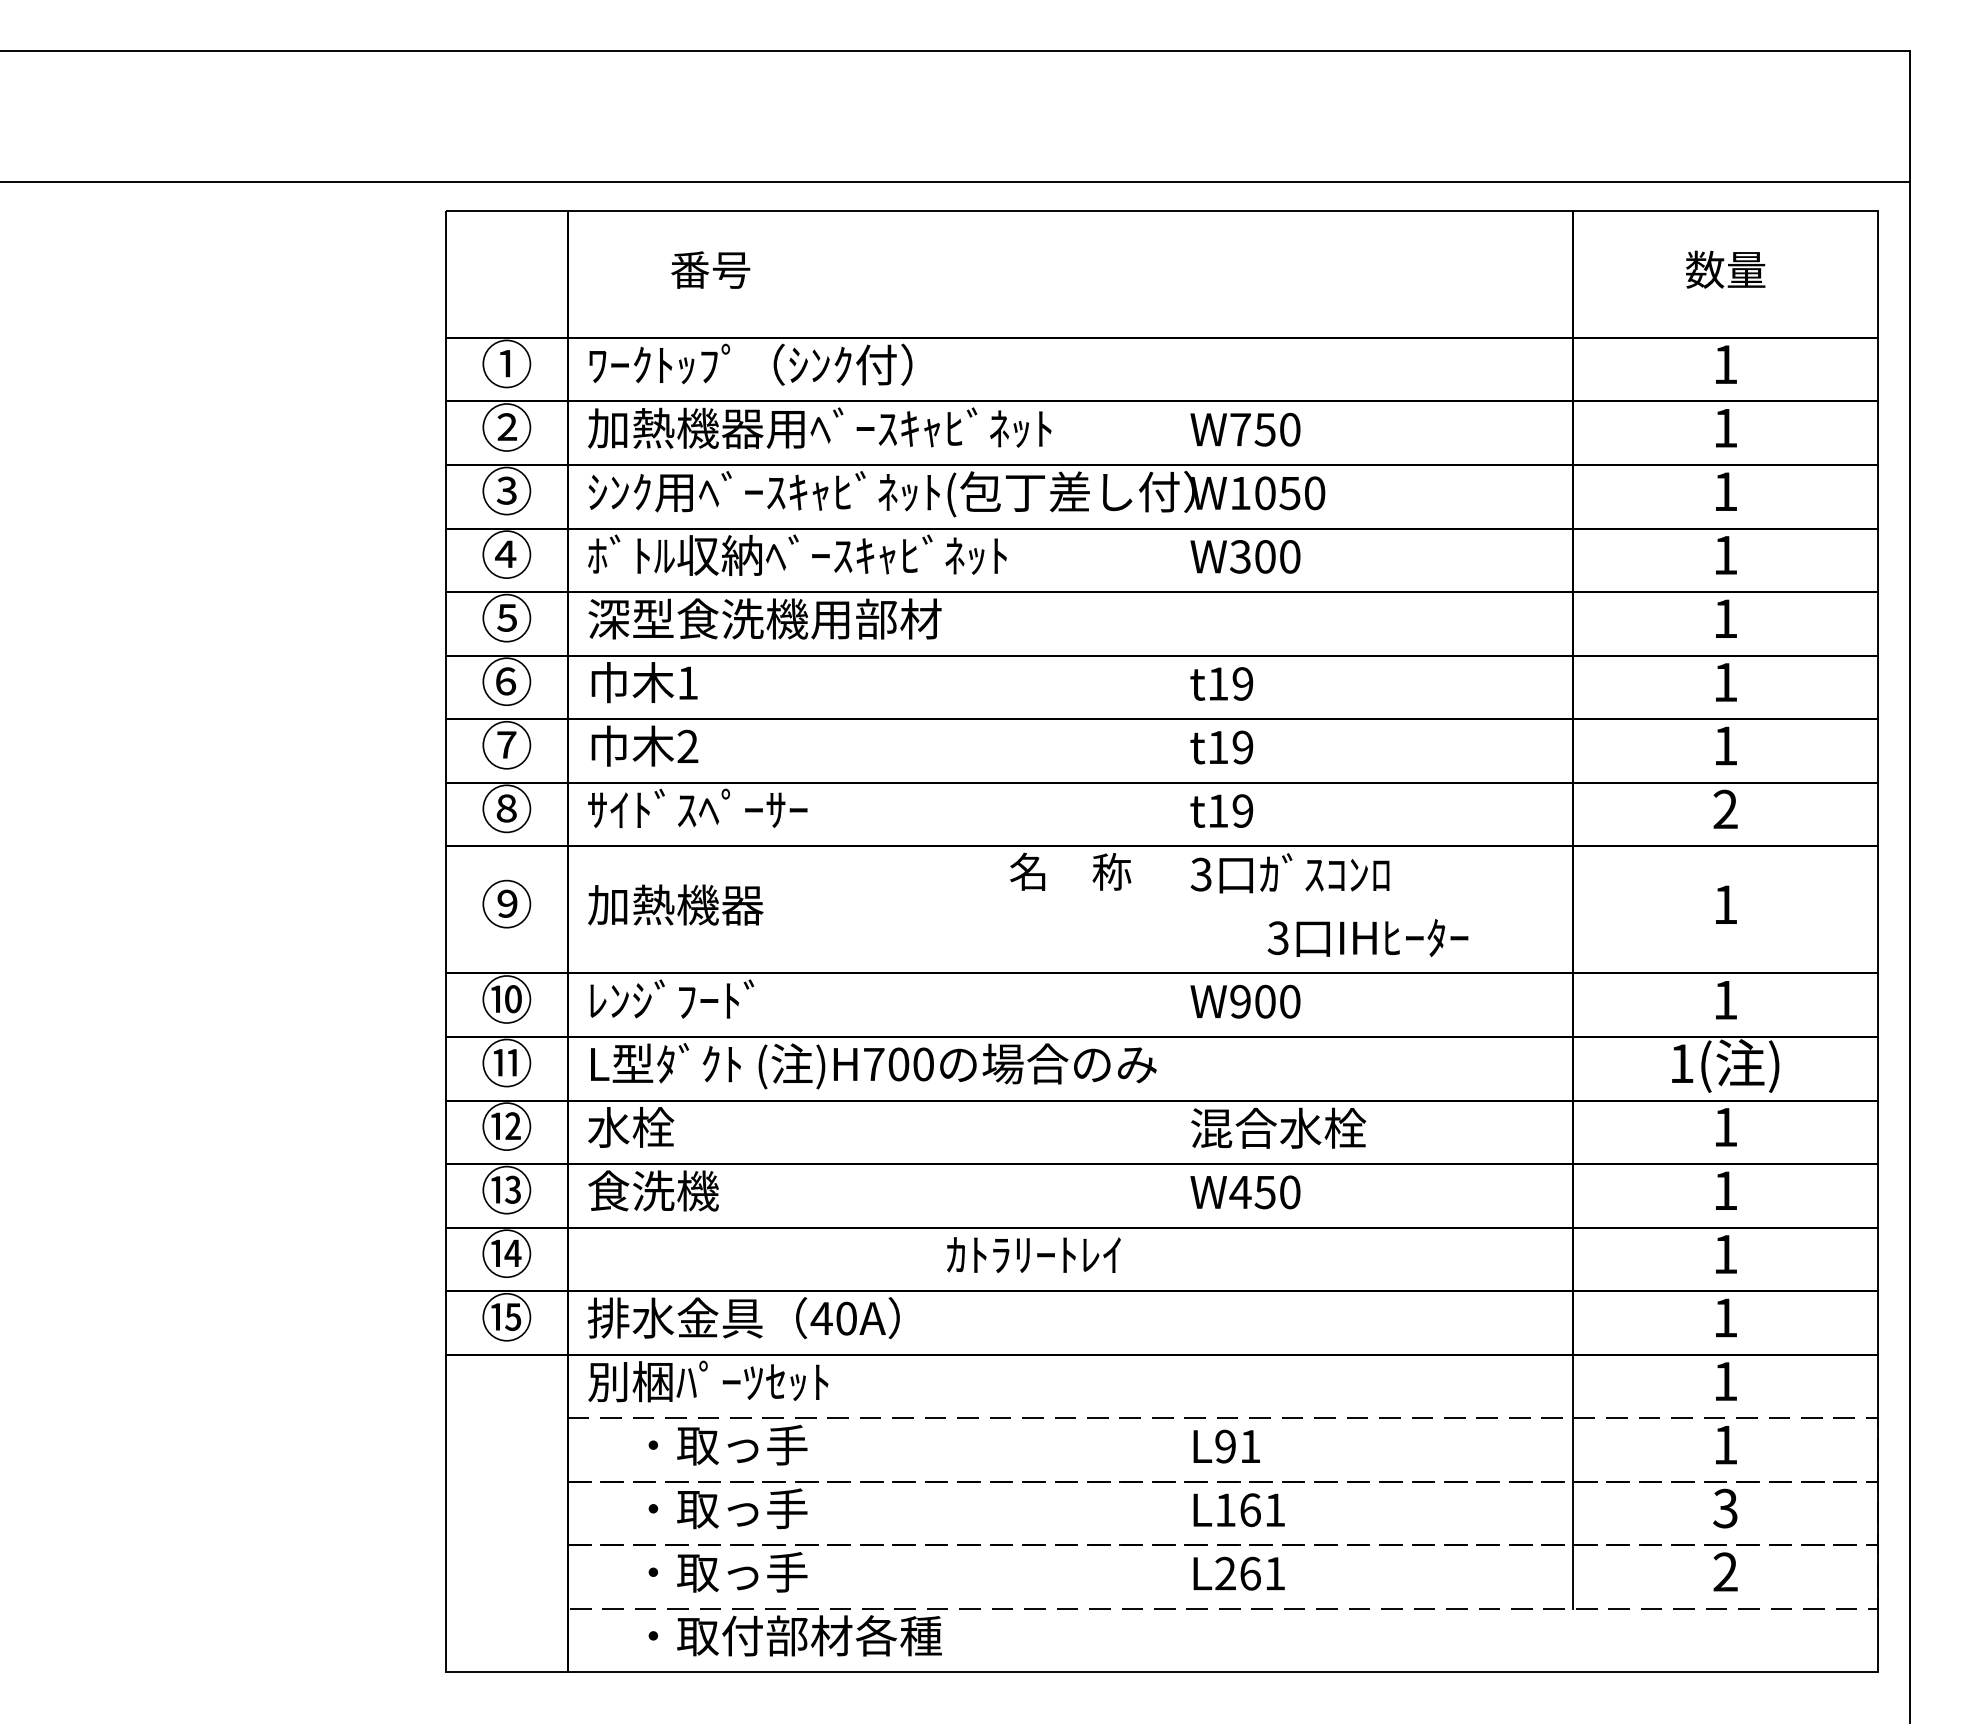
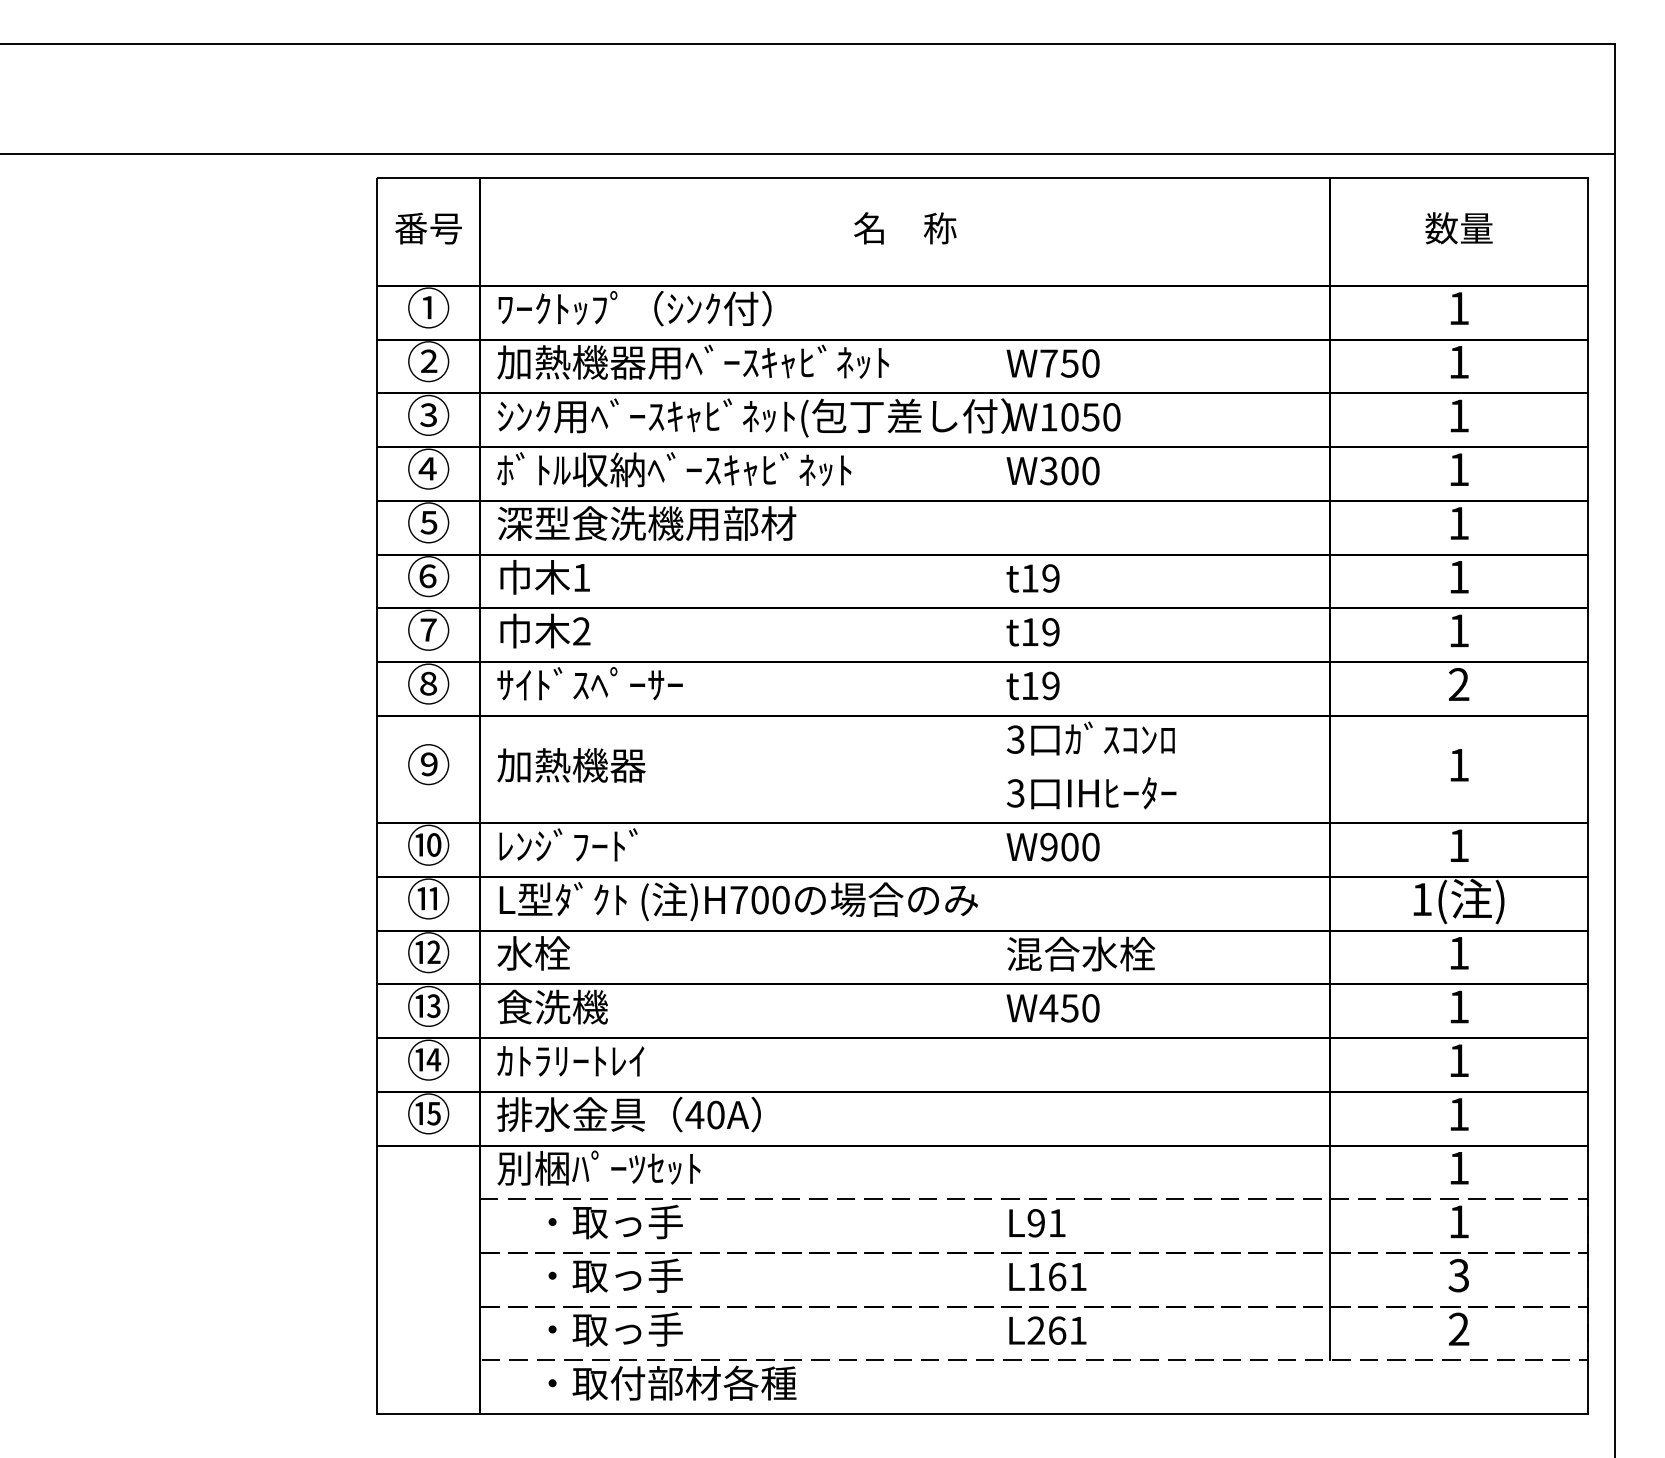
text: (710, 269) -> (428, 228), moved
text: (1070, 871) -> (905, 228), moved
text: (1367, 938) -> (1091, 793), moved
text: (1033, 1254) -> (570, 1060), moved

